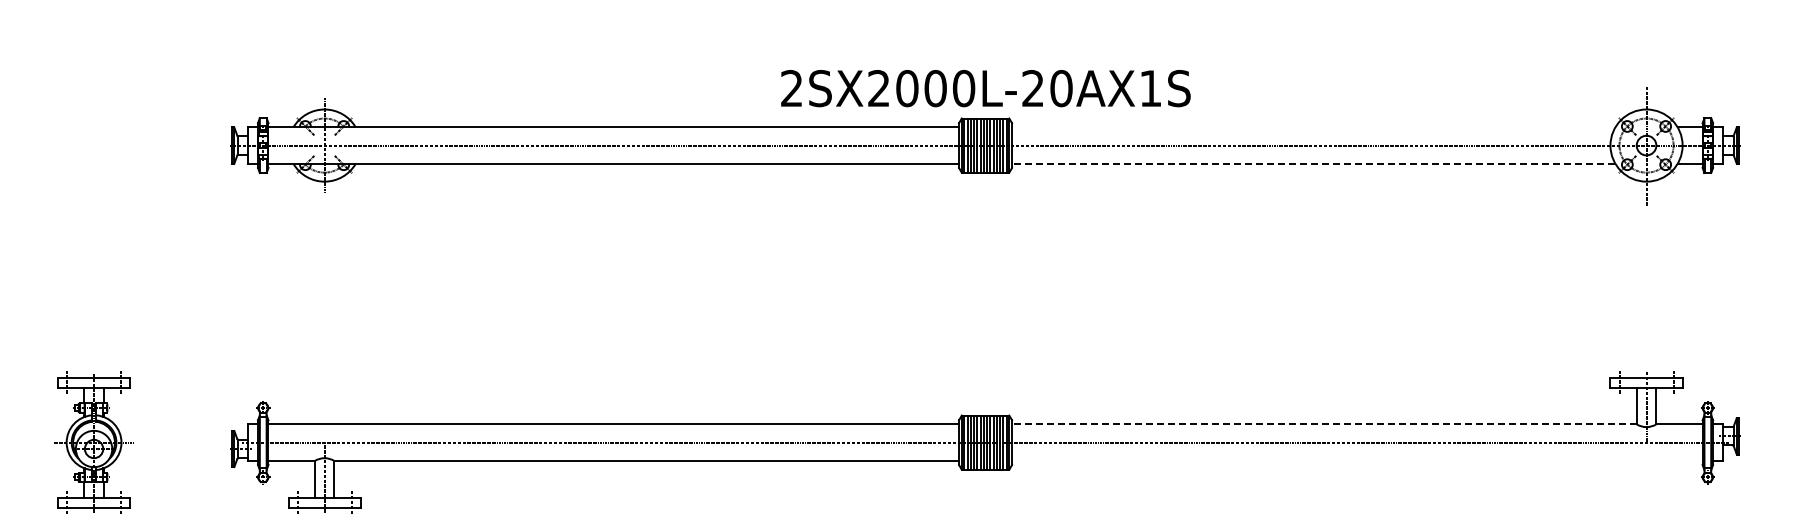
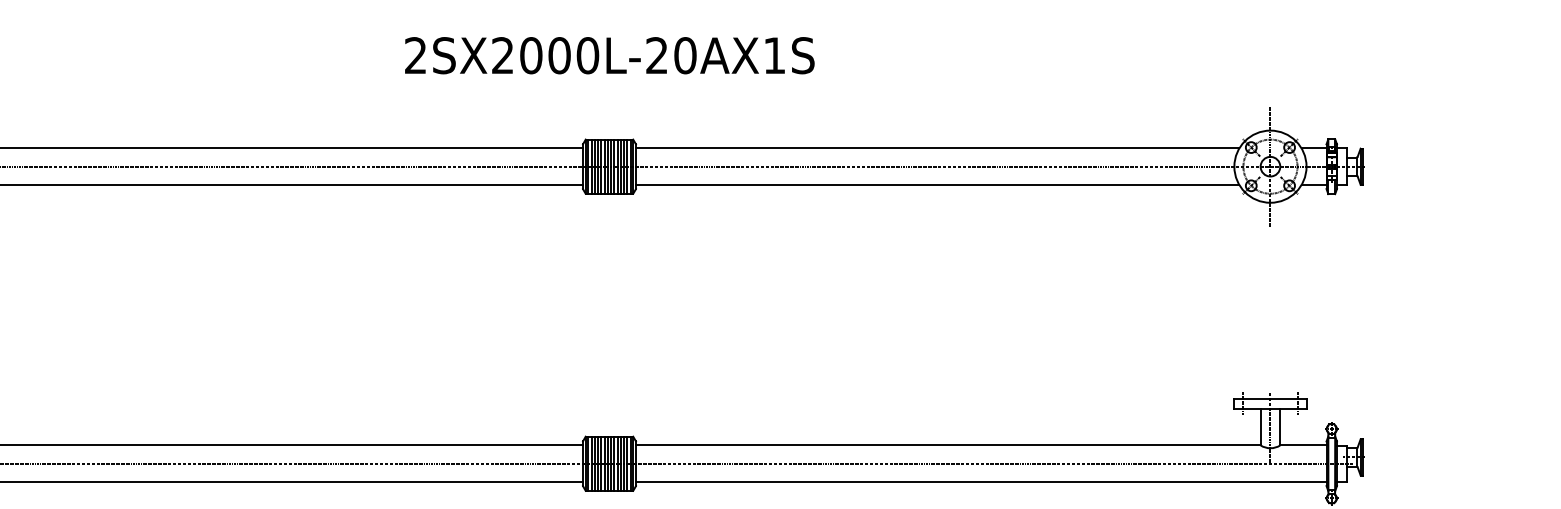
text: (985, 88) -> (609, 55), moved
line: (1313, 127) -> (937, 148), added
line: (1313, 163) -> (937, 184), dashed -> solid
line: (1323, 424) -> (947, 445), dashed -> solid
line: (1356, 460) -> (980, 481), added

